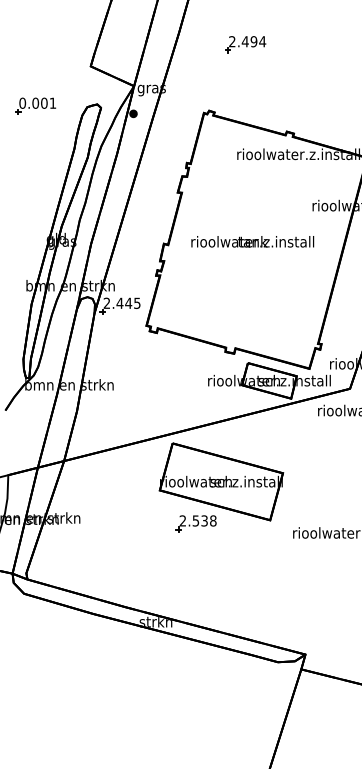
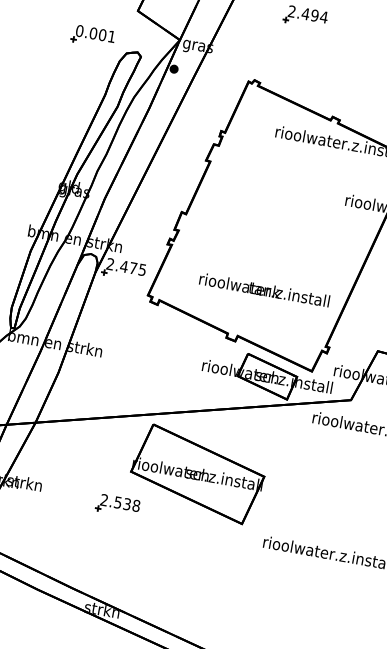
part: (35, 105) -> (92, 35), moved
text: (252, 241) -> (264, 289), moved
text: (128, 302) -> (133, 267), 2.445 -> 2.475
part: (195, 523) -> (117, 505), moved

